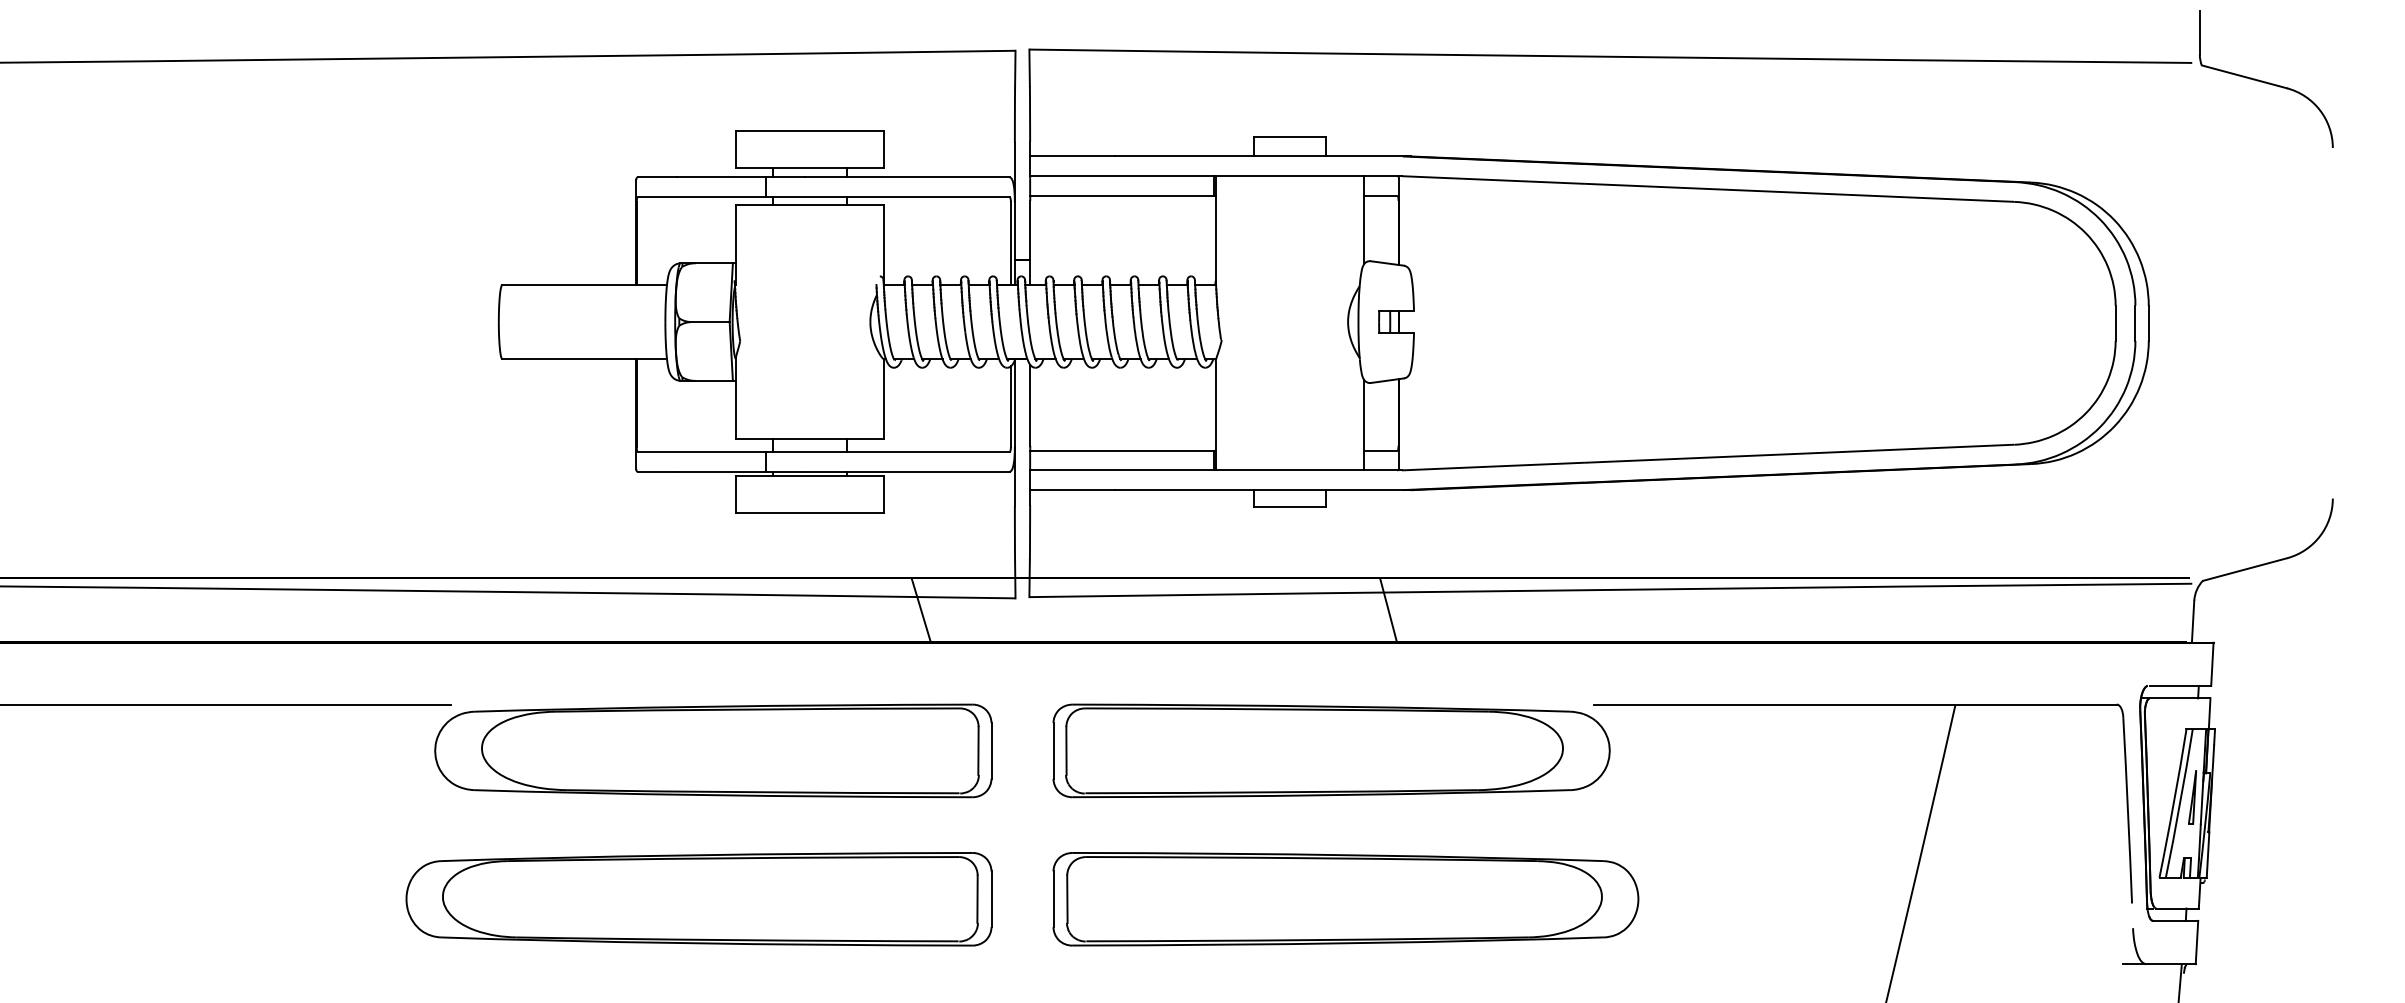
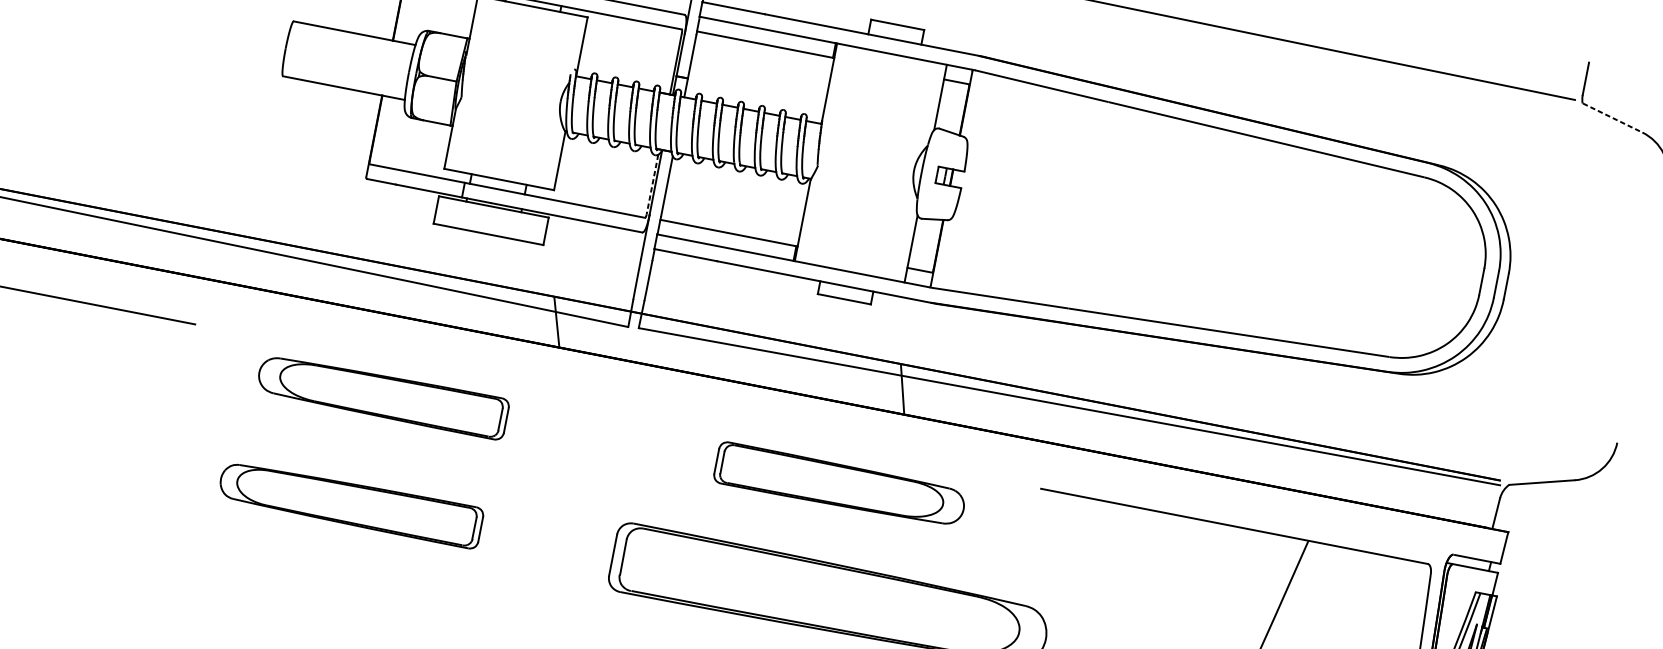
line: (2244, 76) -> (1612, 117), solid -> dashed
line: (1010, 407) -> (652, 185), solid -> dashed
part: (713, 750) -> (382, 396), size x0.6
part: (1331, 750) -> (840, 485), size x0.6
part: (698, 899) -> (350, 504), size x0.6

